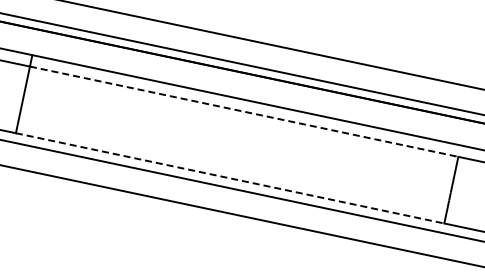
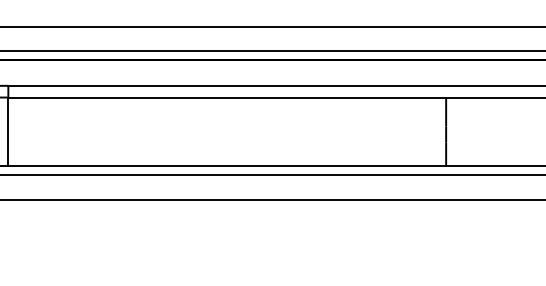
line: (244, 111) -> (227, 97), dashed -> solid
line: (230, 178) -> (227, 165), dashed -> solid

